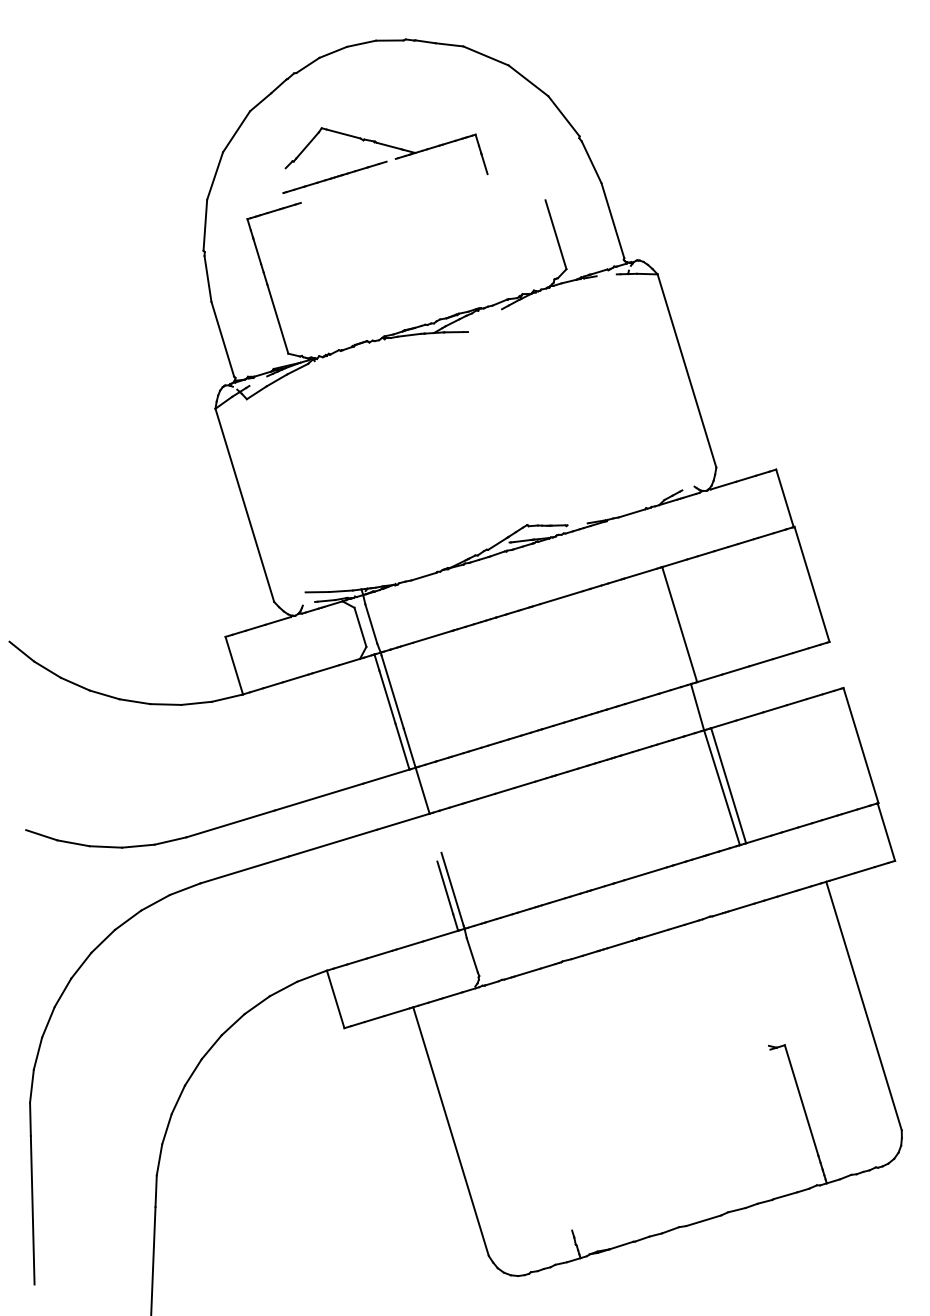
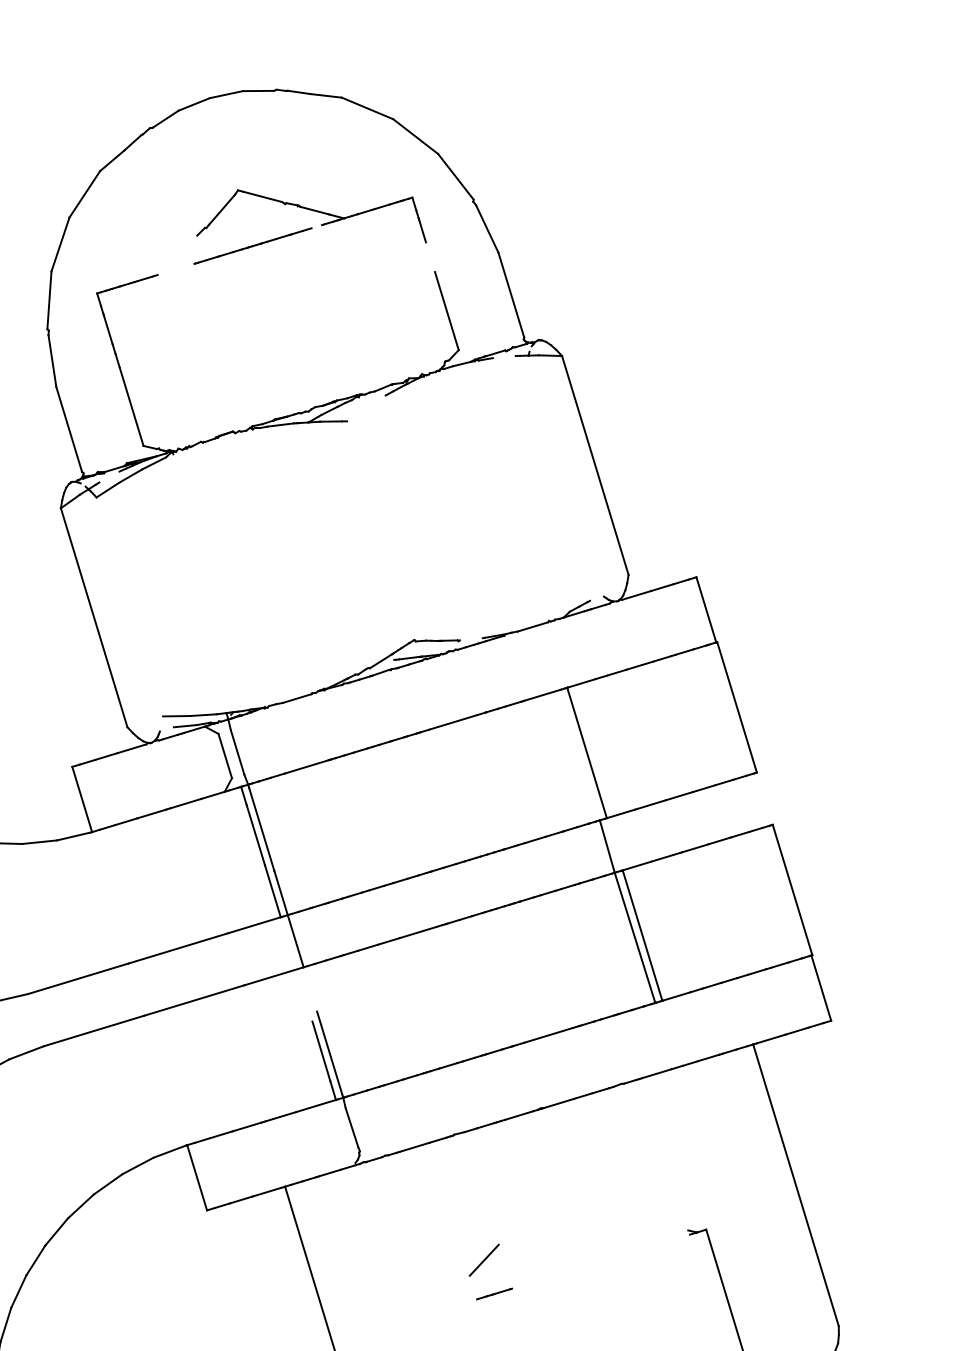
part: (385, 160) -> (310, 226), moved
line: (588, 1071) -> (483, 1259), added
line: (597, 1101) -> (493, 1293), added

